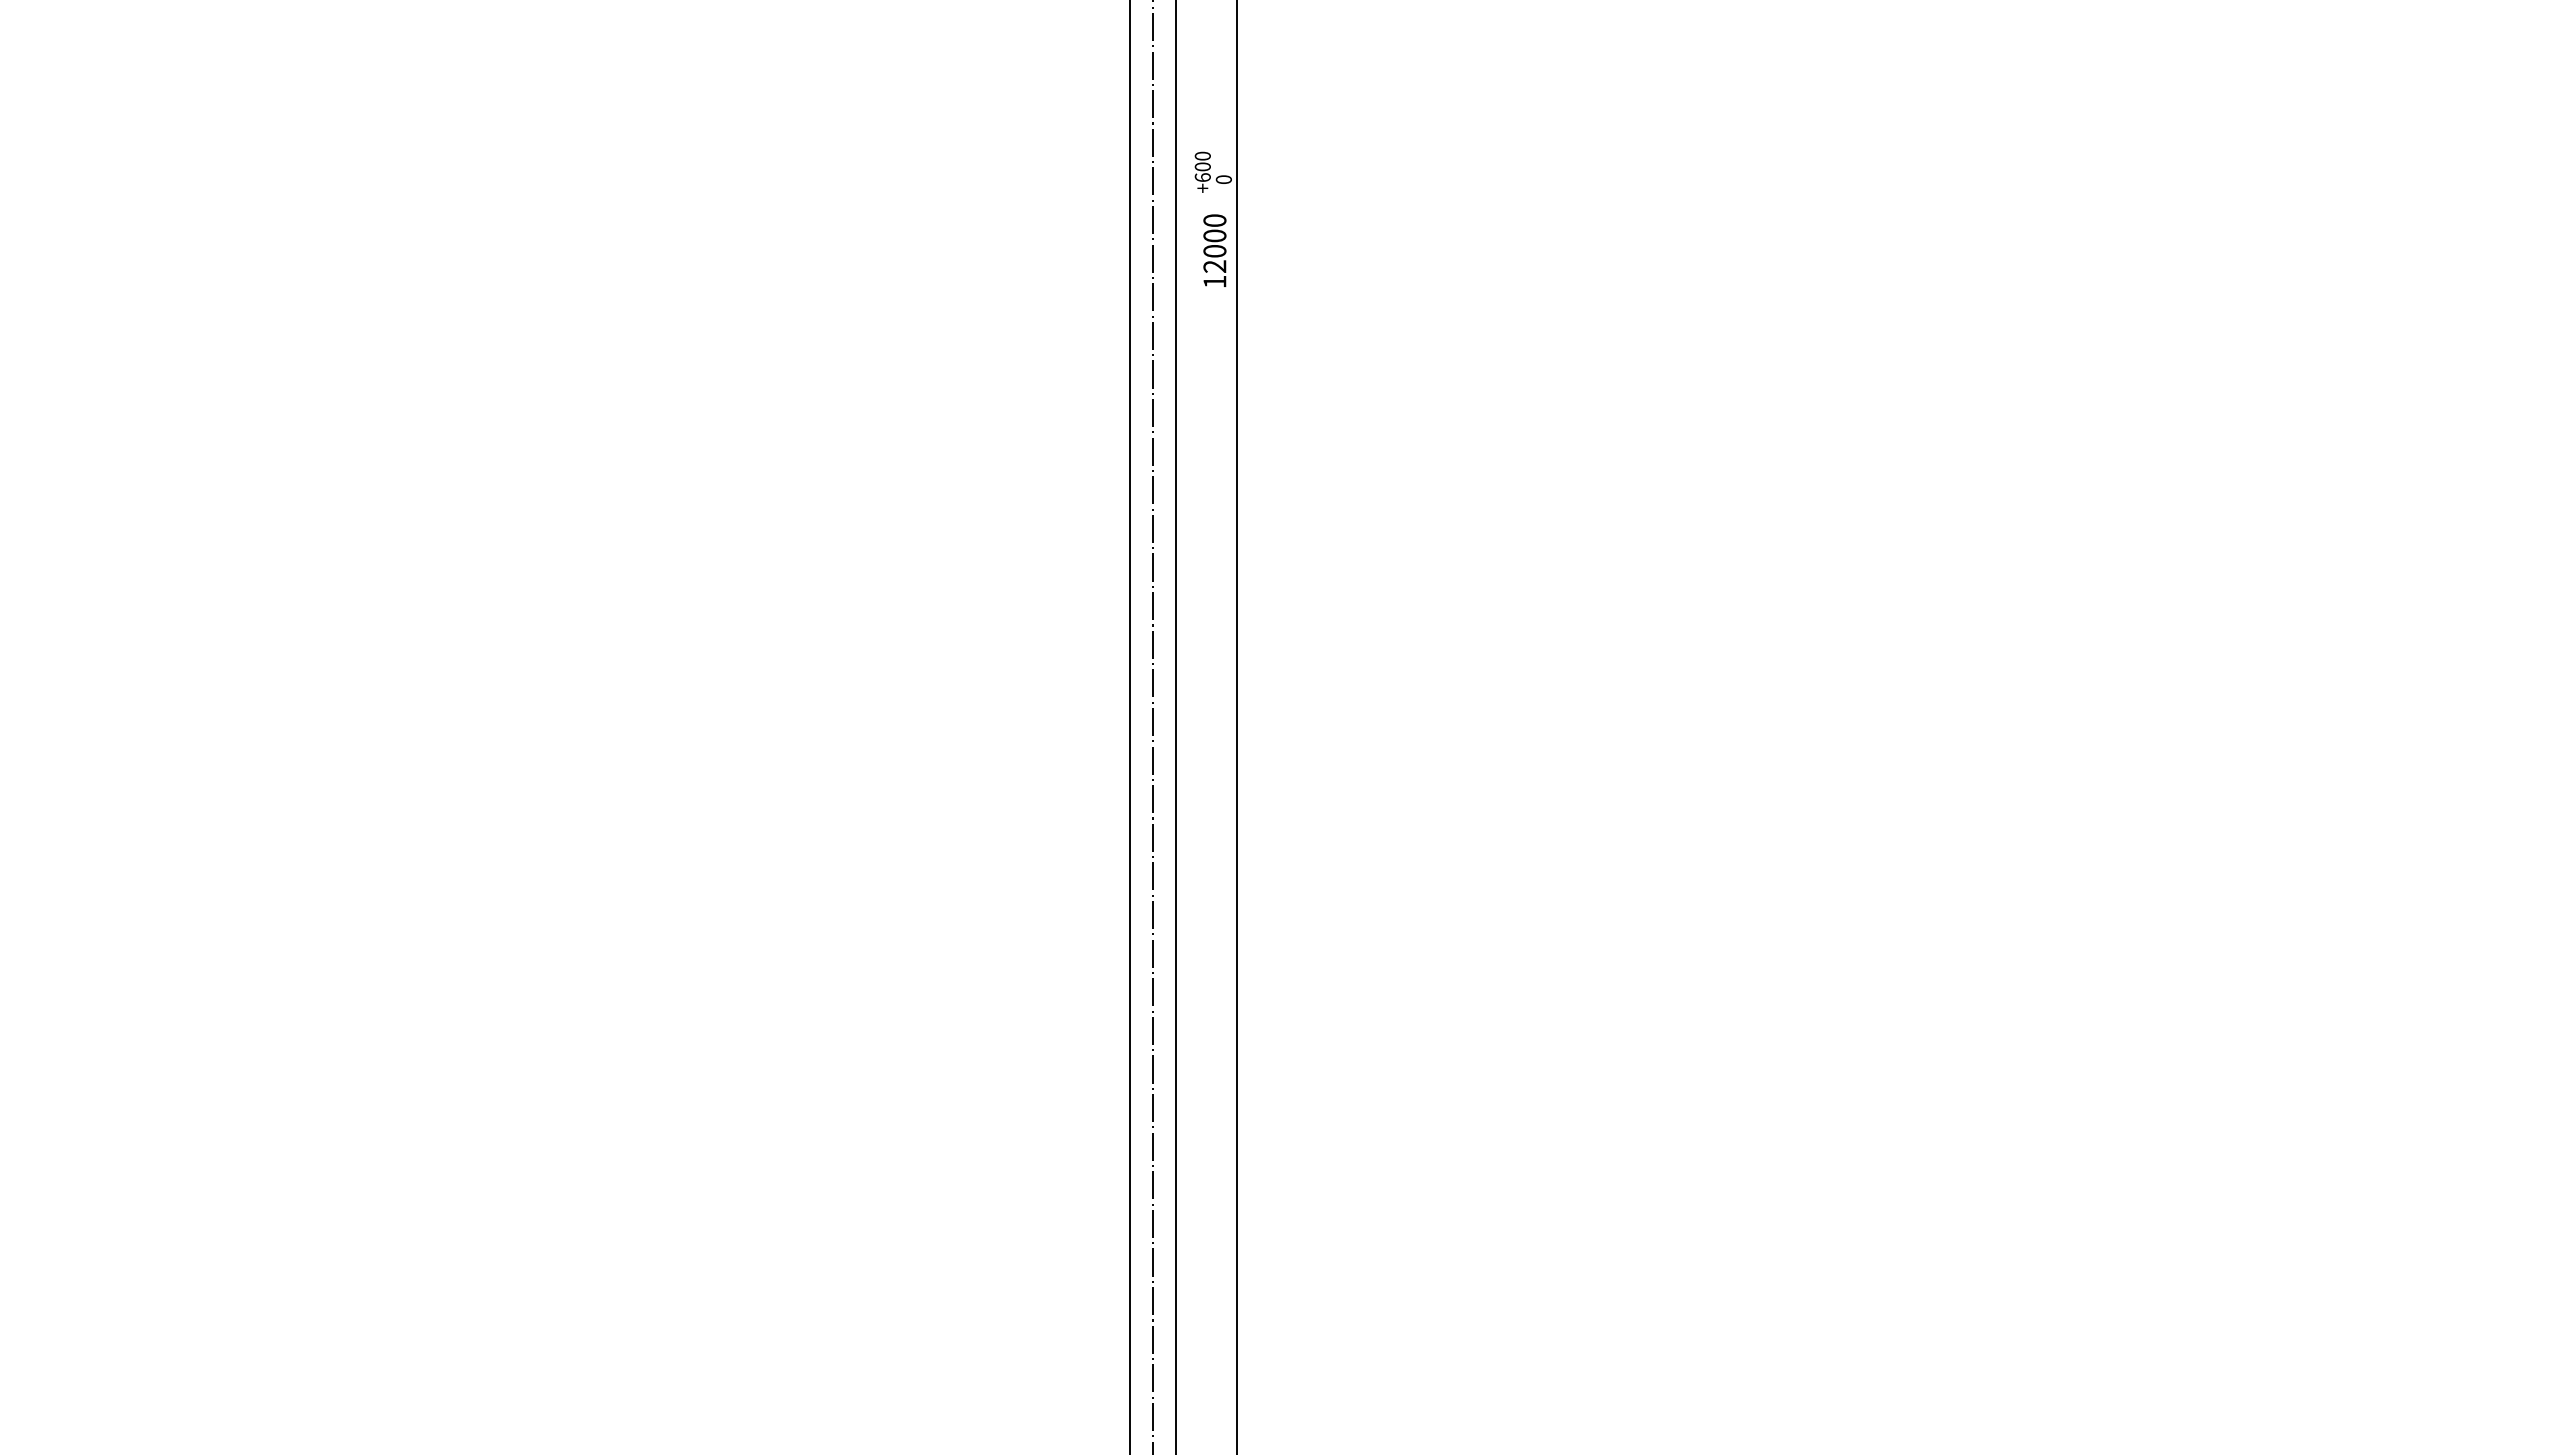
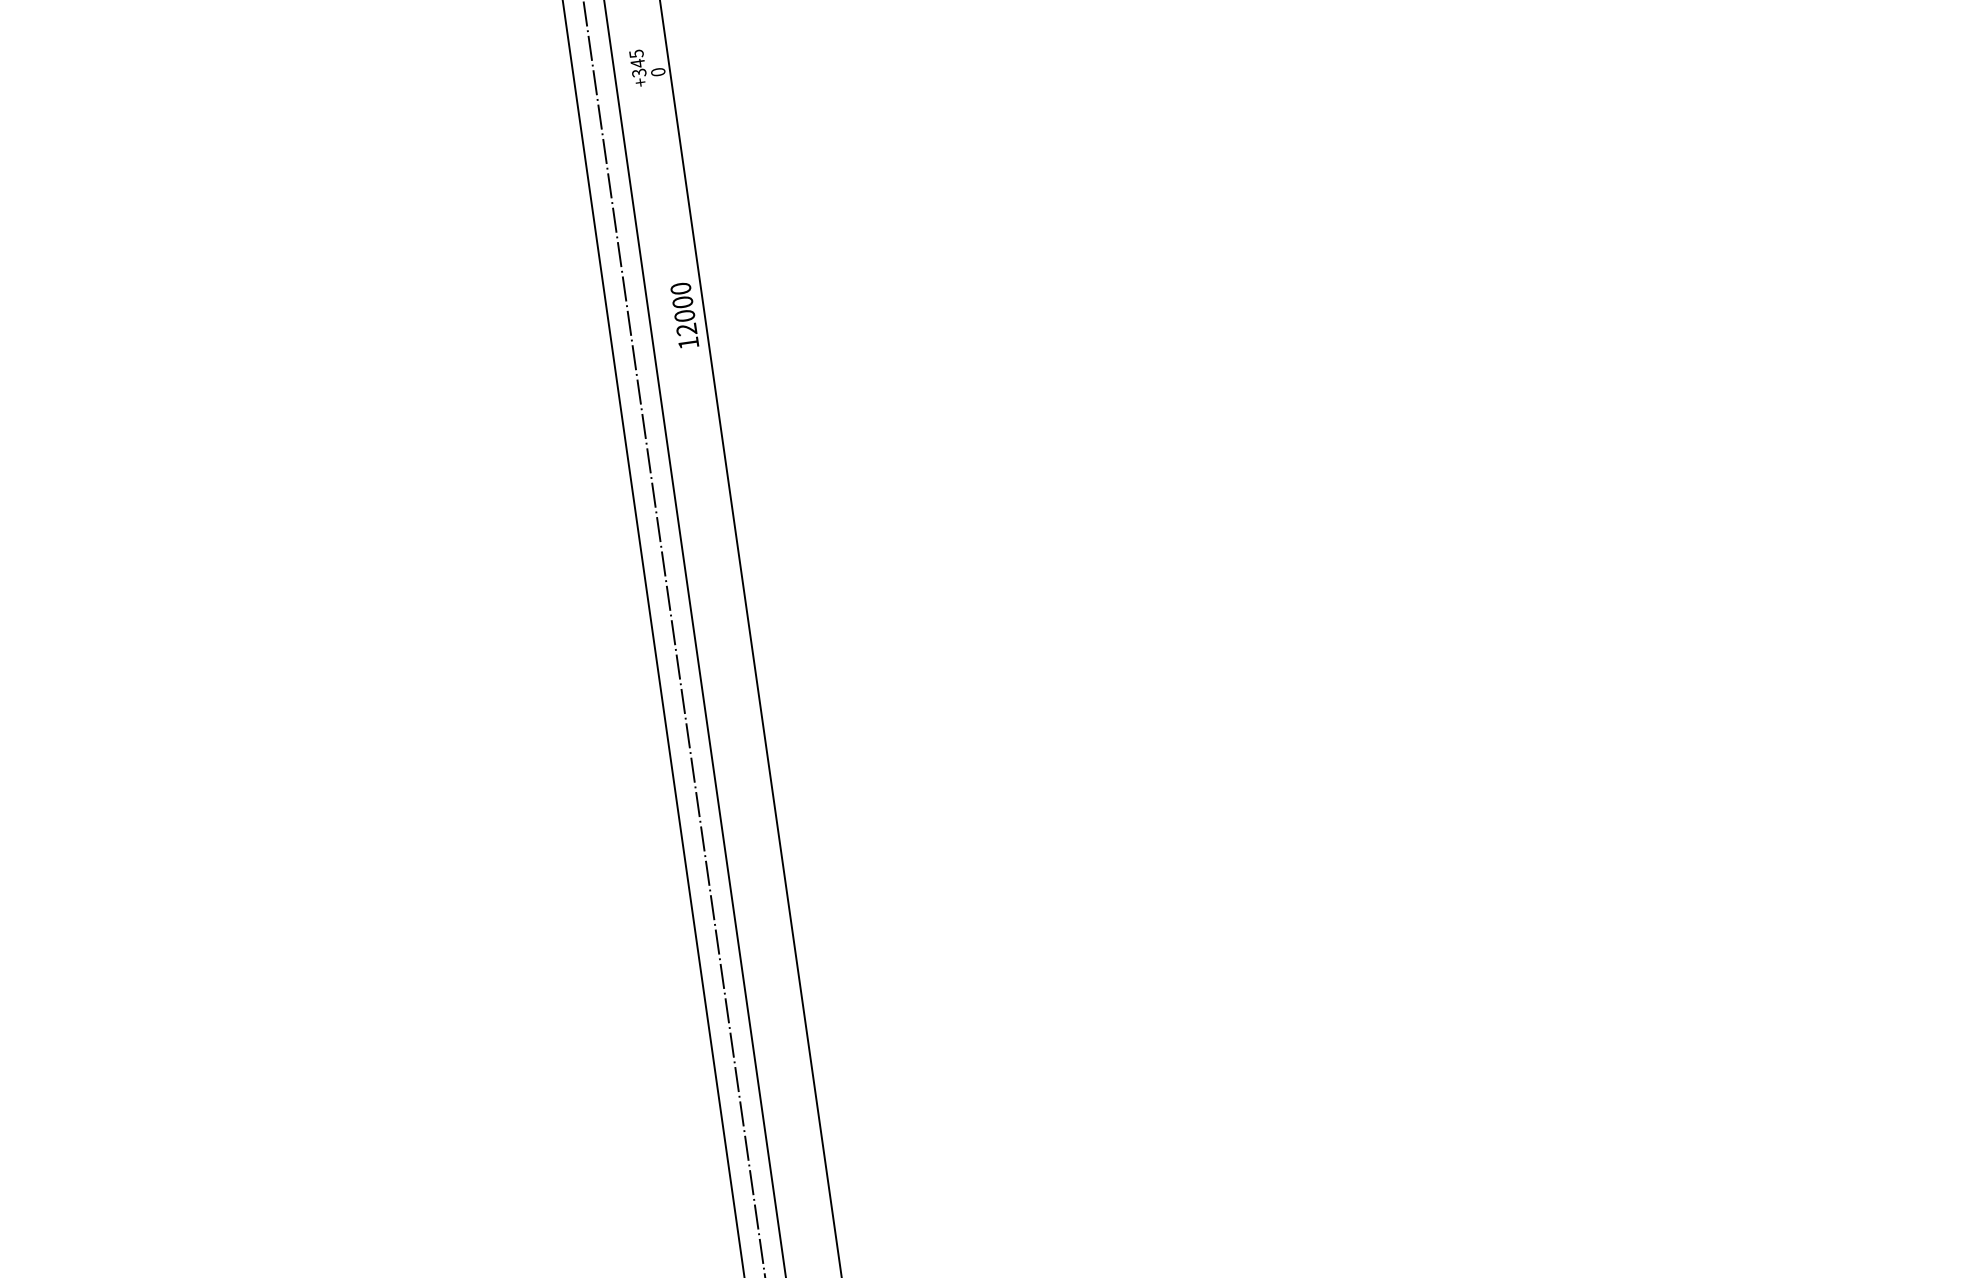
text: (1202, 166) -> (637, 63), +600 -> +345
text: (1214, 250) -> (684, 315), moved

